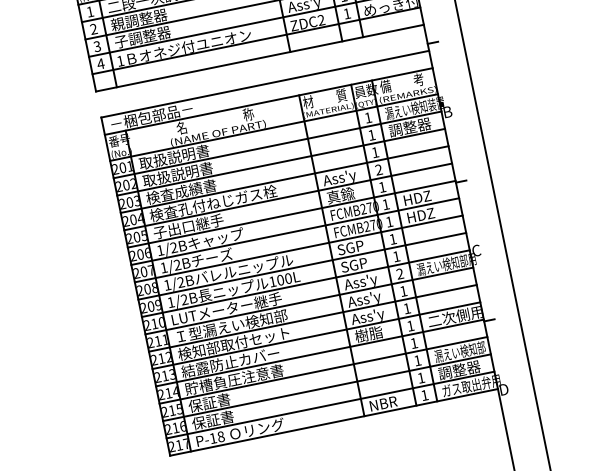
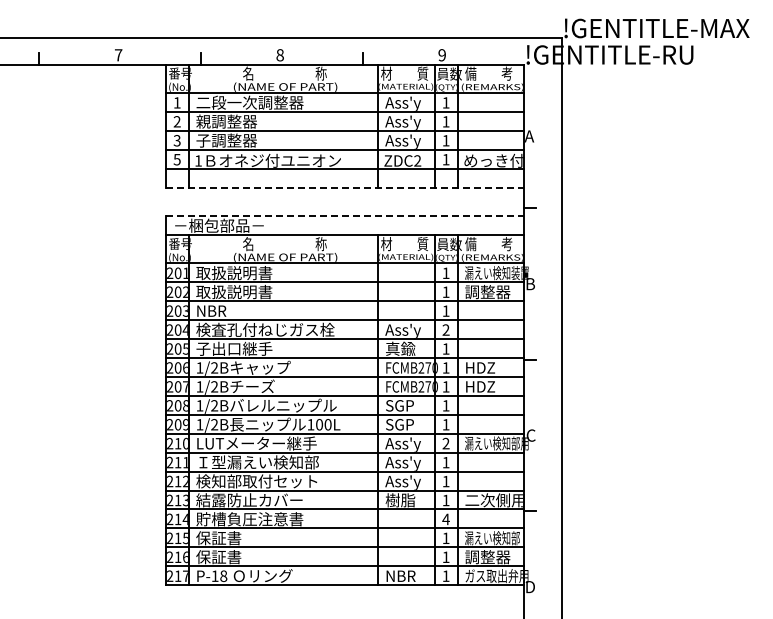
line: (260, 58) -> (345, 187), solid -> dashed
text: (101, 63) -> (177, 159), 4 -> 5
line: (265, 83) -> (345, 215), solid -> dashed
text: (181, 191) -> (234, 310), 検査成績書 -> NBR
text: (413, 343) -> (445, 519), 1 -> 4

